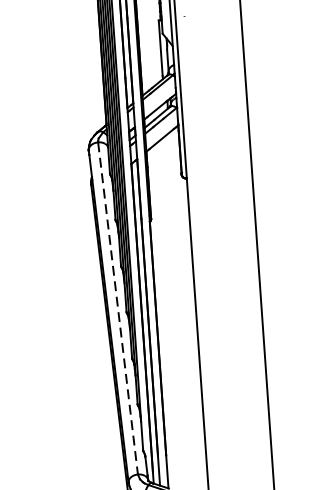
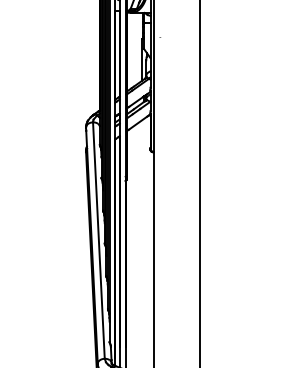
line: (117, 309) -> (98, 241), dashed -> solid

